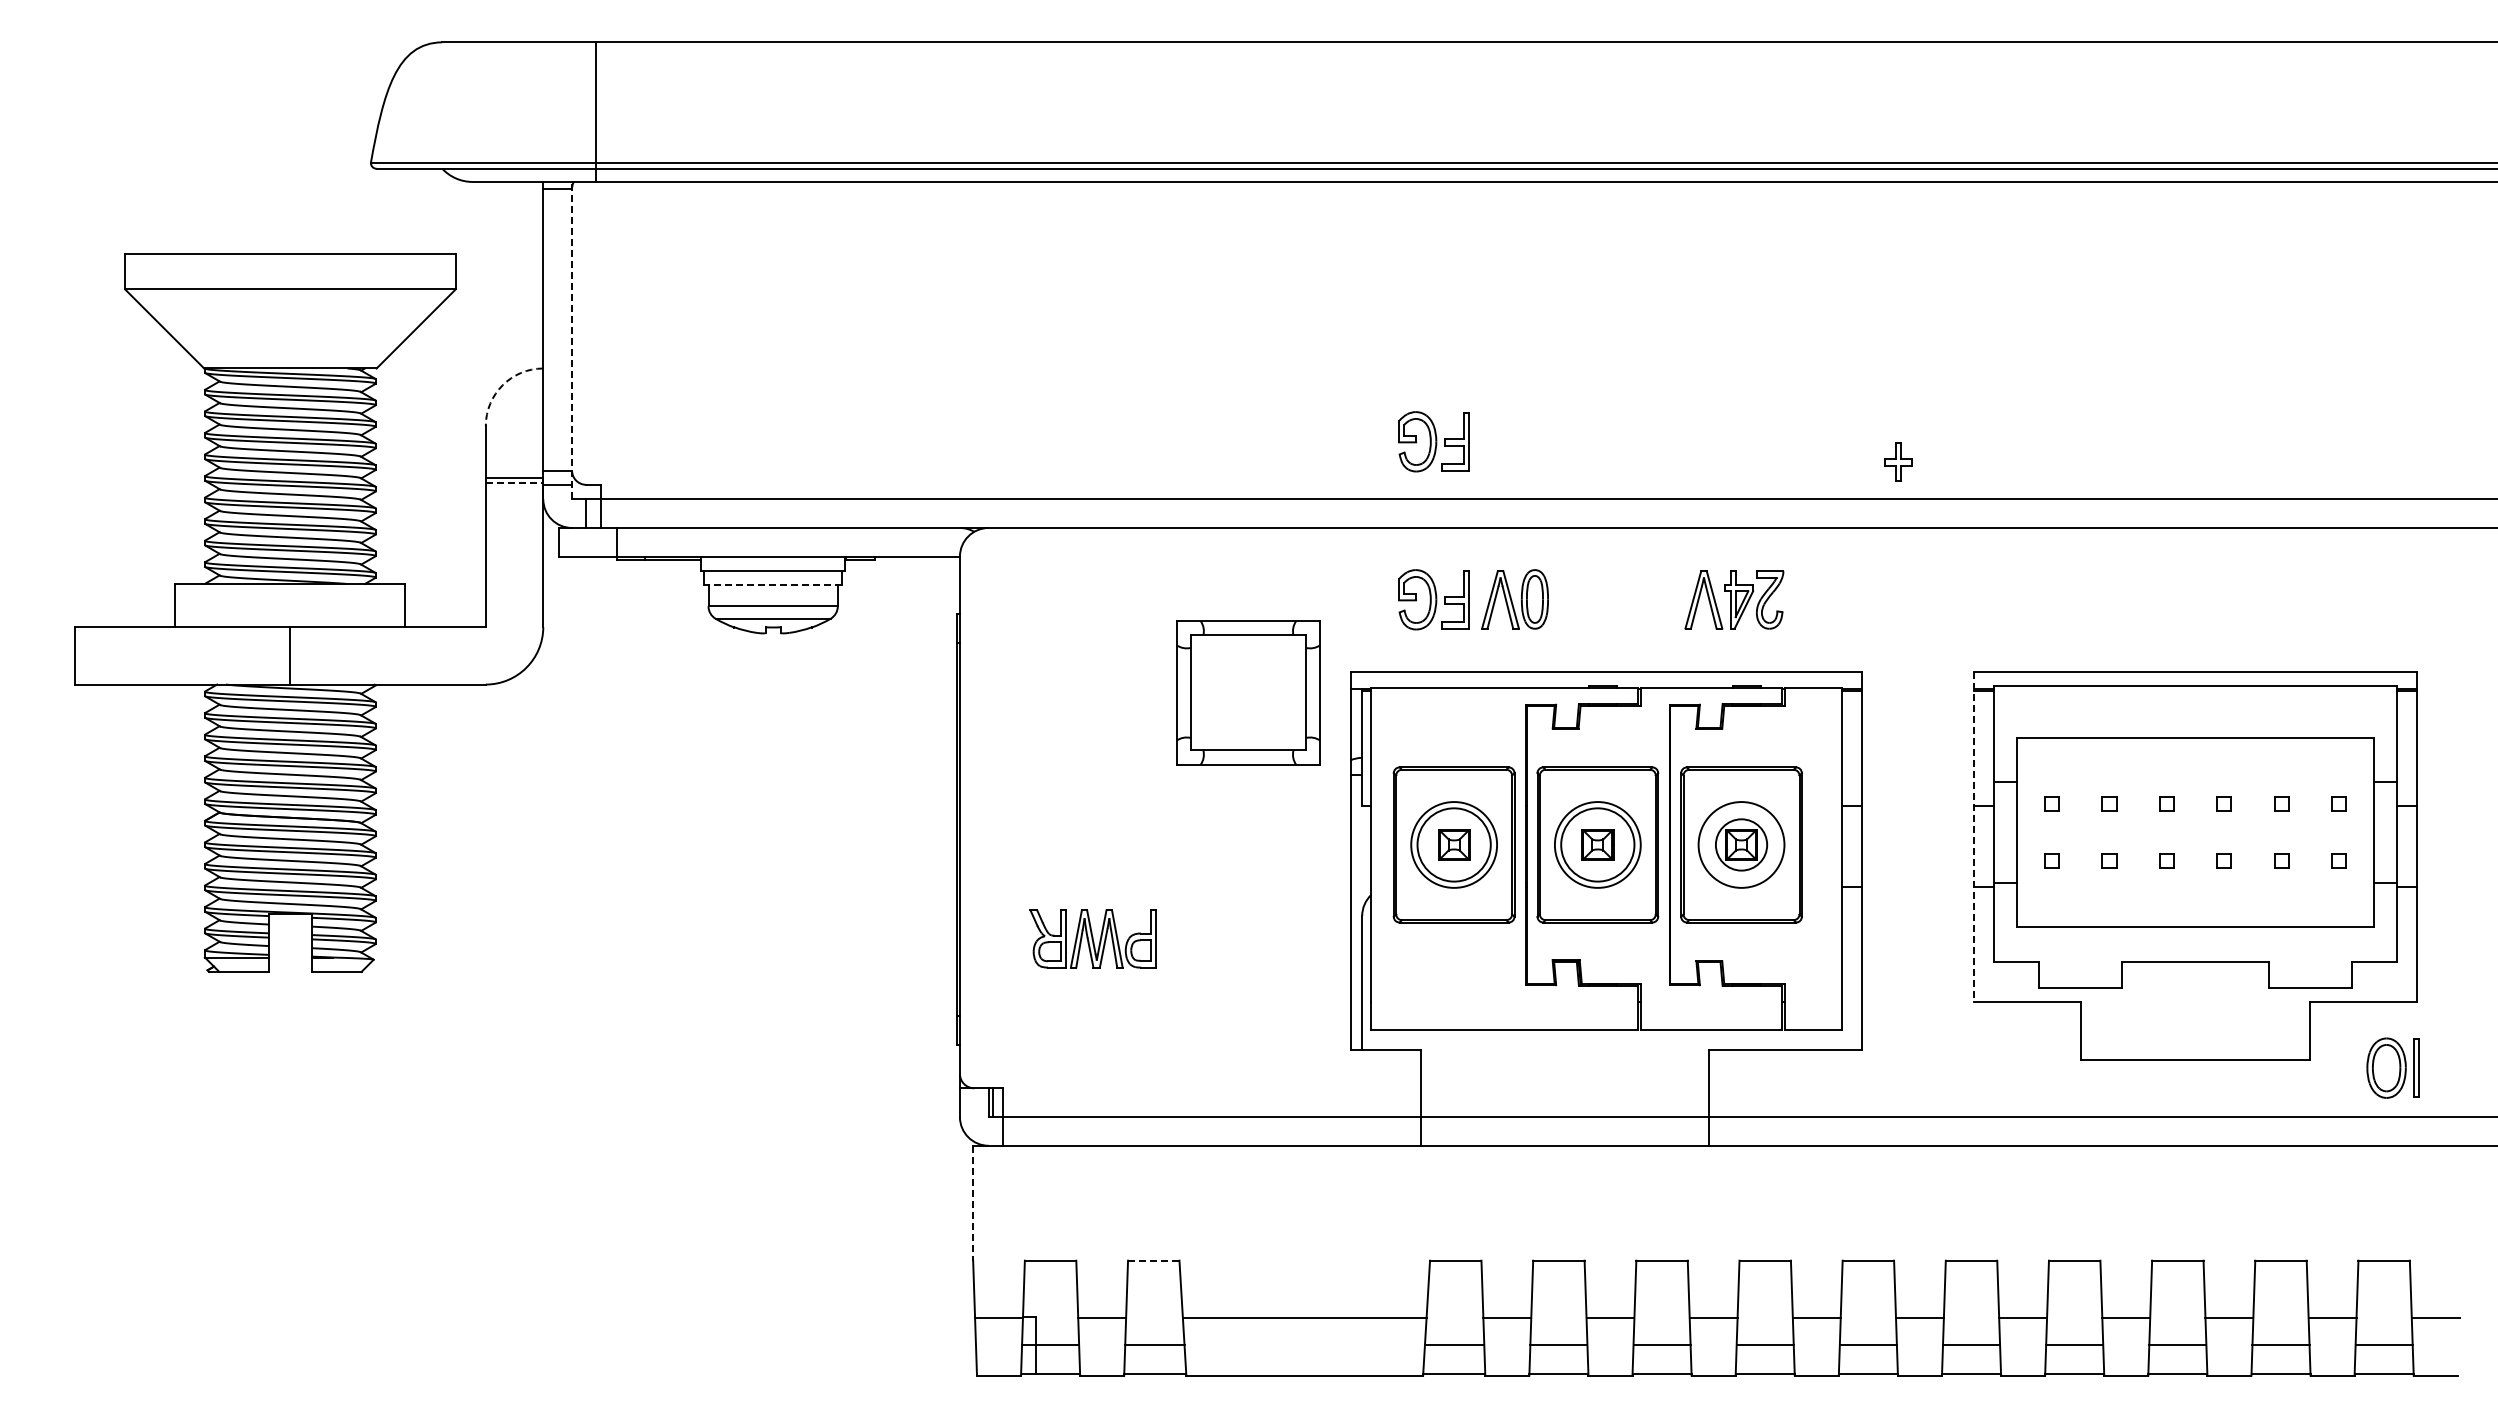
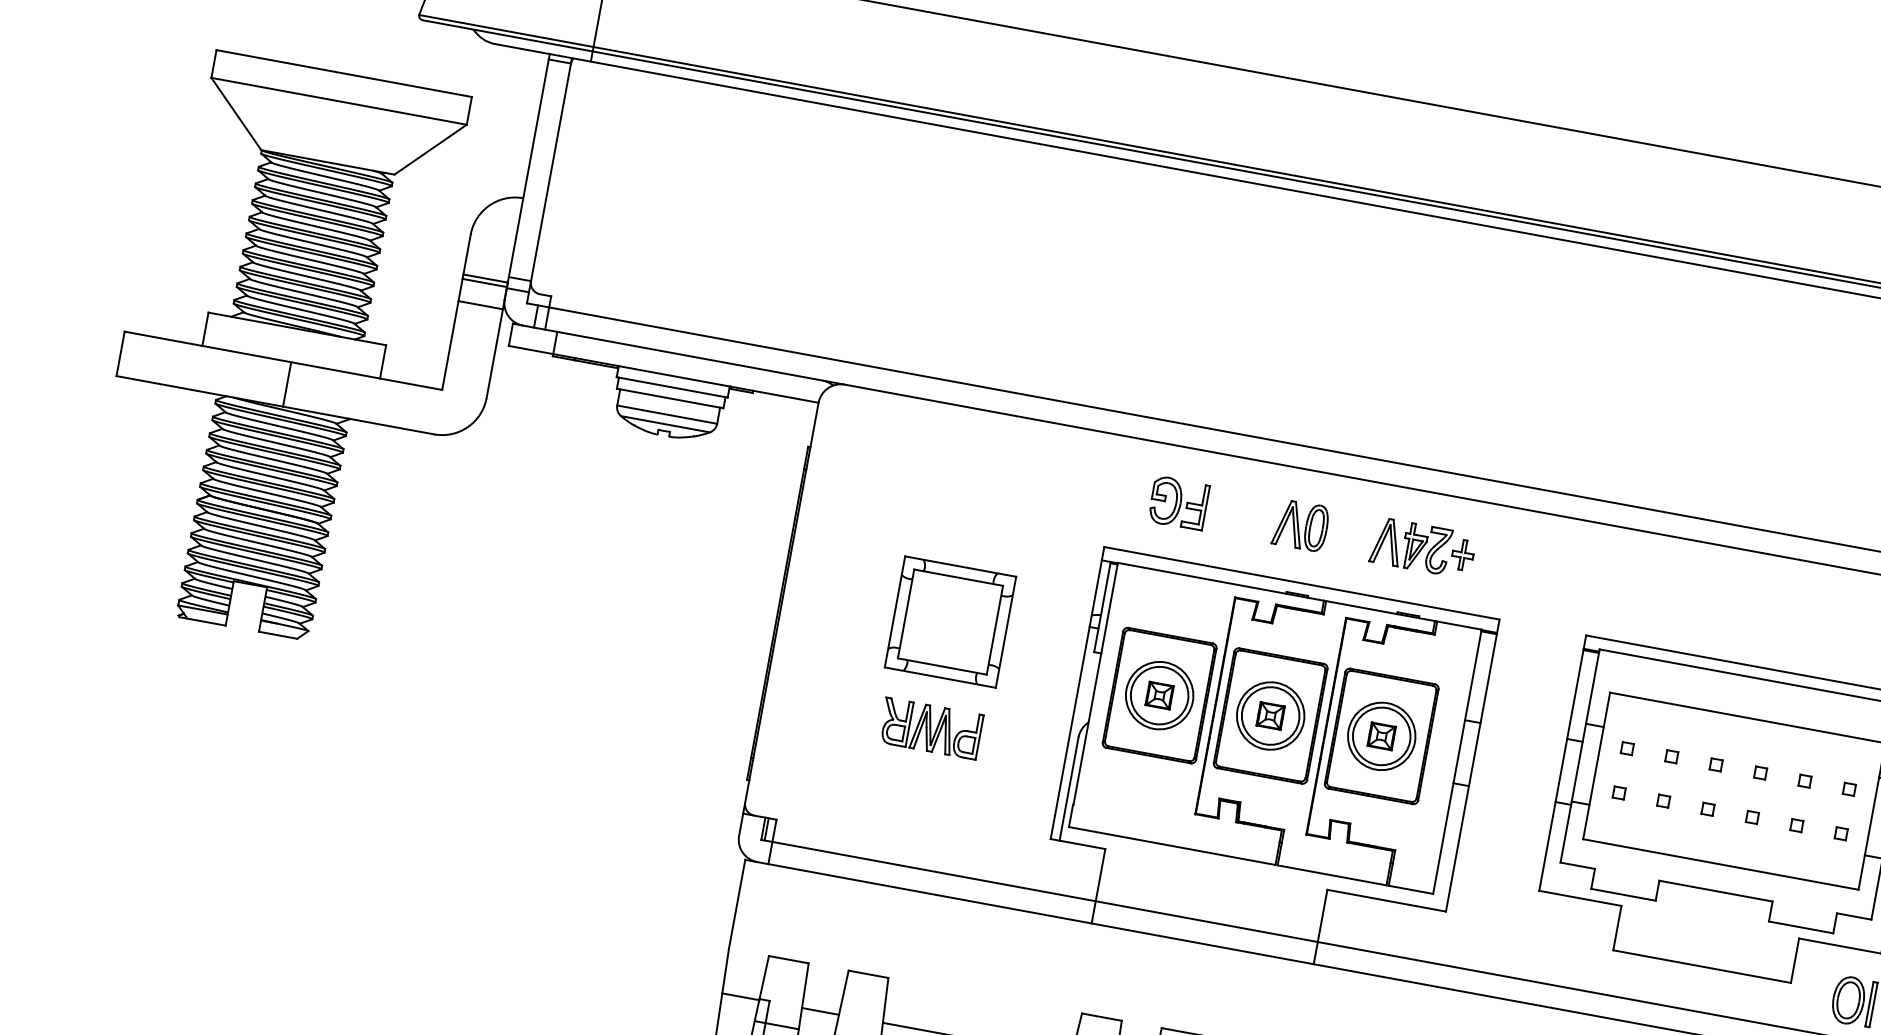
line: (572, 340) -> (549, 180), dashed -> solid
arc: (502, 385) -> (489, 205), dashed -> solid
part: (1433, 441) -> (1200, 380), removed
part: (1898, 461) -> (1463, 554), moved
line: (514, 483) -> (484, 283), dashed -> solid
line: (514, 512) -> (480, 305), added
line: (773, 585) -> (670, 398), dashed -> solid
part: (1514, 599) -> (1300, 525), moved
part: (1248, 692) -> (950, 621), moved
line: (1974, 837) -> (1562, 763), dashed -> solid
circle: (1741, 844) -> (1381, 736), size x1.43
part: (1092, 938) -> (930, 728), moved
line: (973, 1203) -> (737, 904), dashed -> solid
line: (1153, 1260) -> (868, 974), dashed -> solid

